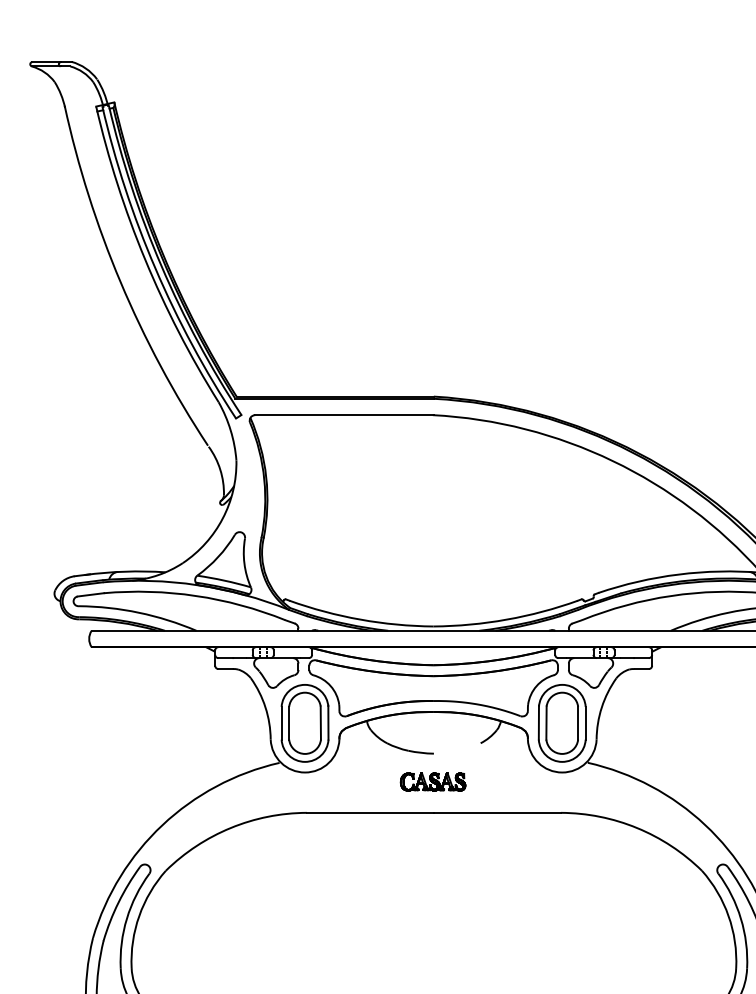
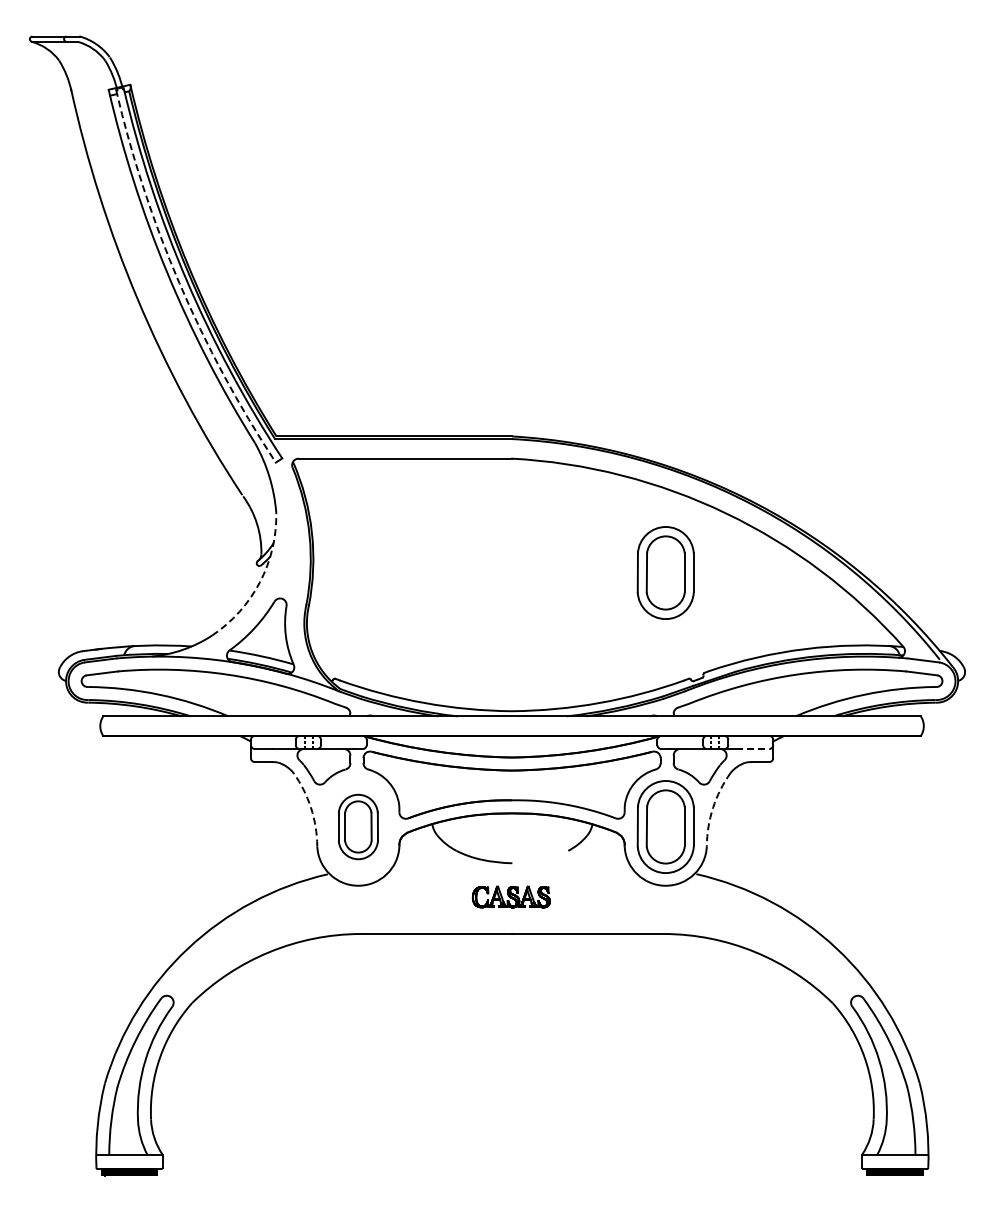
arc: (155, 268) -> (179, 283), solid -> dashed
part: (562, 510) -> (665, 572), added
arc: (222, 518) -> (259, 582), solid -> dashed
line: (634, 658) -> (752, 749), solid -> dashed
arc: (265, 707) -> (311, 807), solid -> dashed
arc: (602, 707) -> (713, 807), solid -> dashed
part: (305, 722) -> (358, 826), size x0.7

